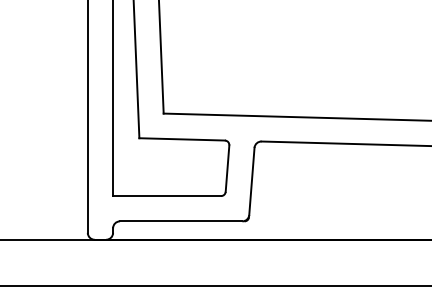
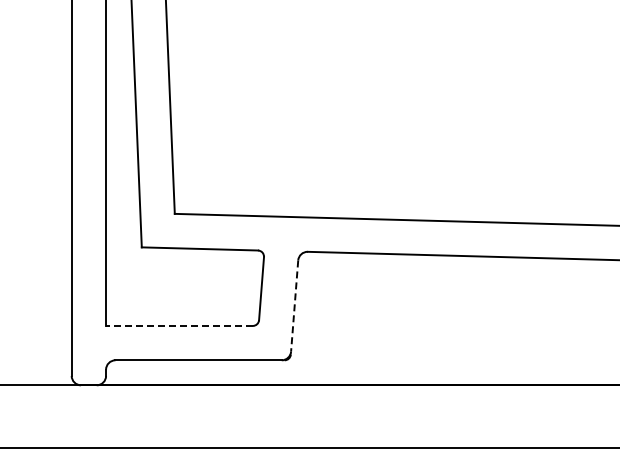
line: (251, 181) -> (294, 306), solid -> dashed
line: (166, 195) -> (178, 325), solid -> dashed

